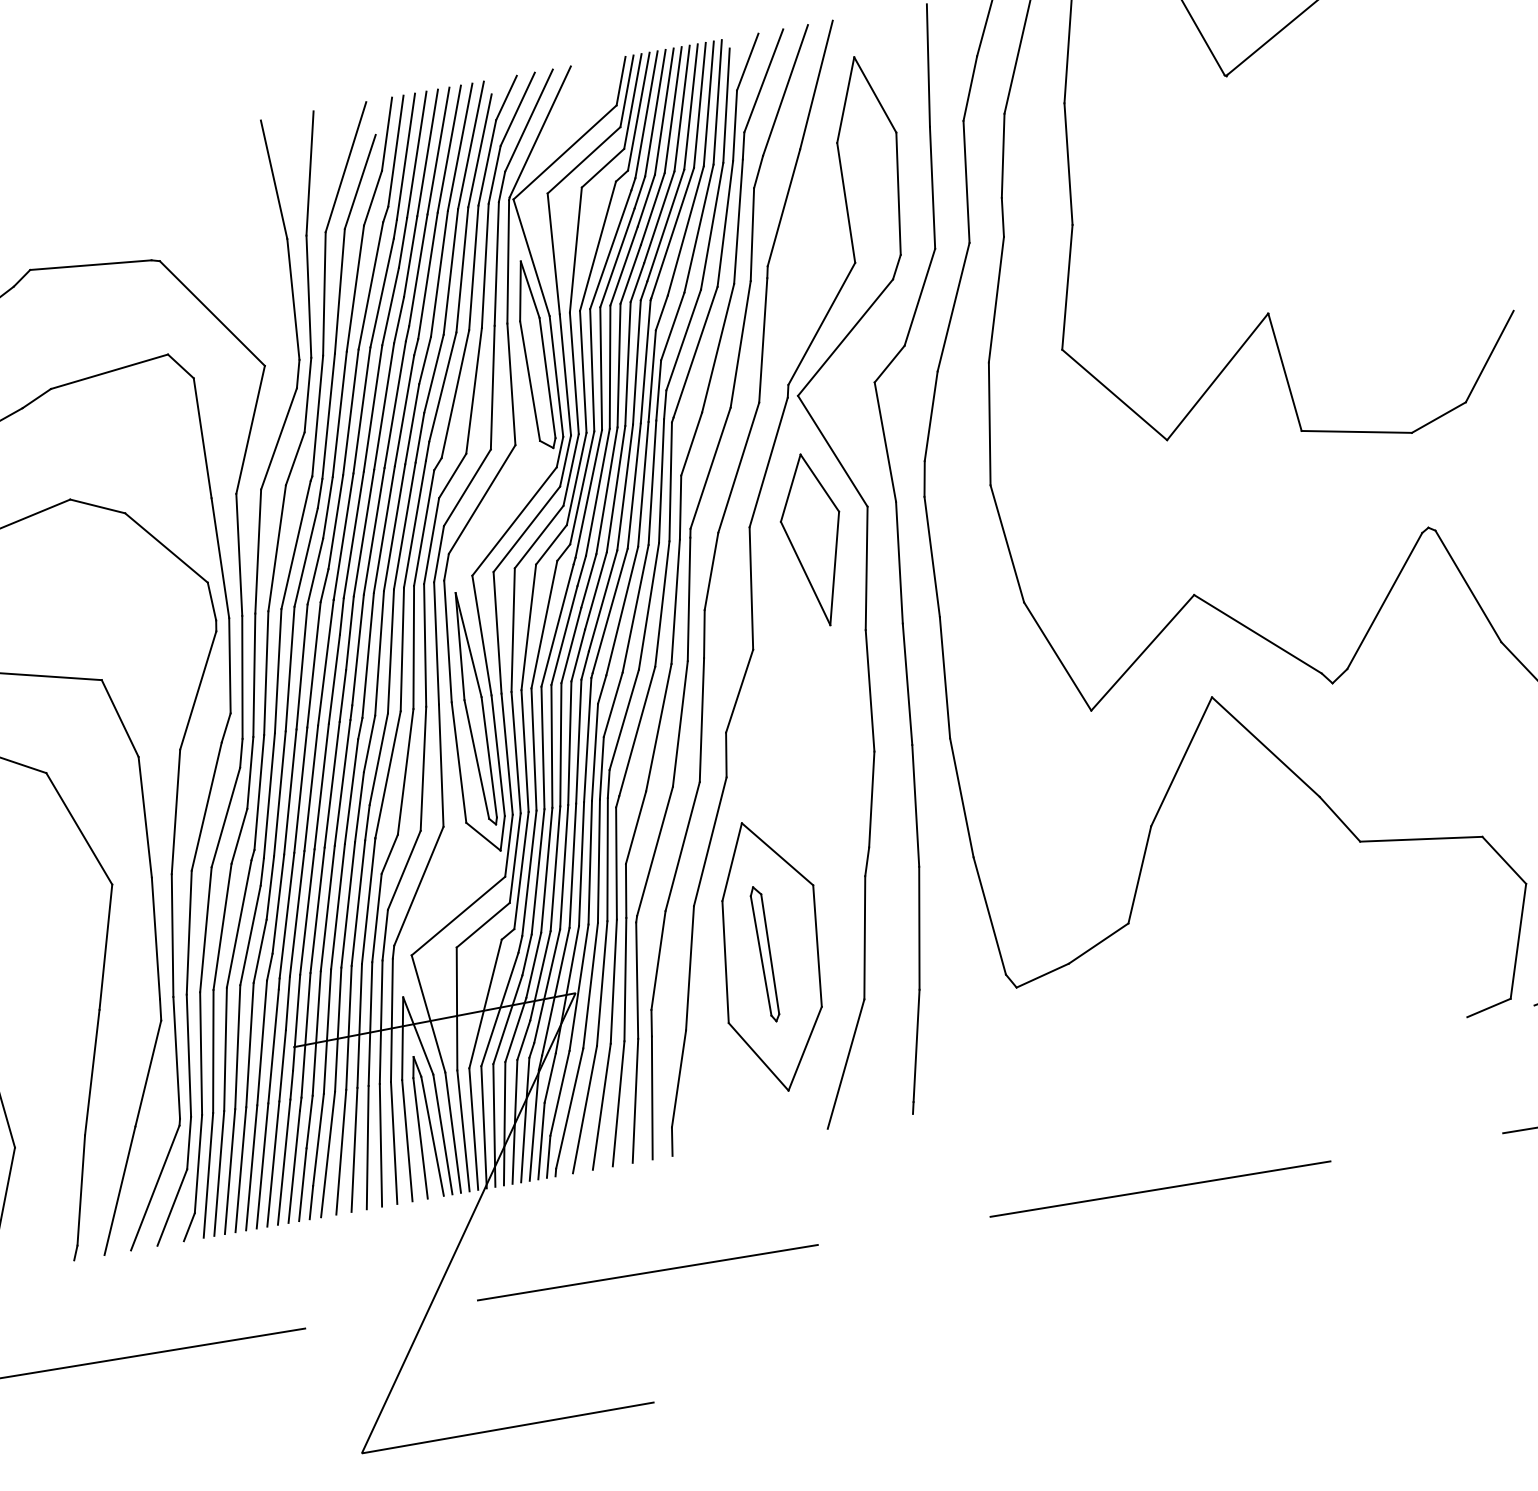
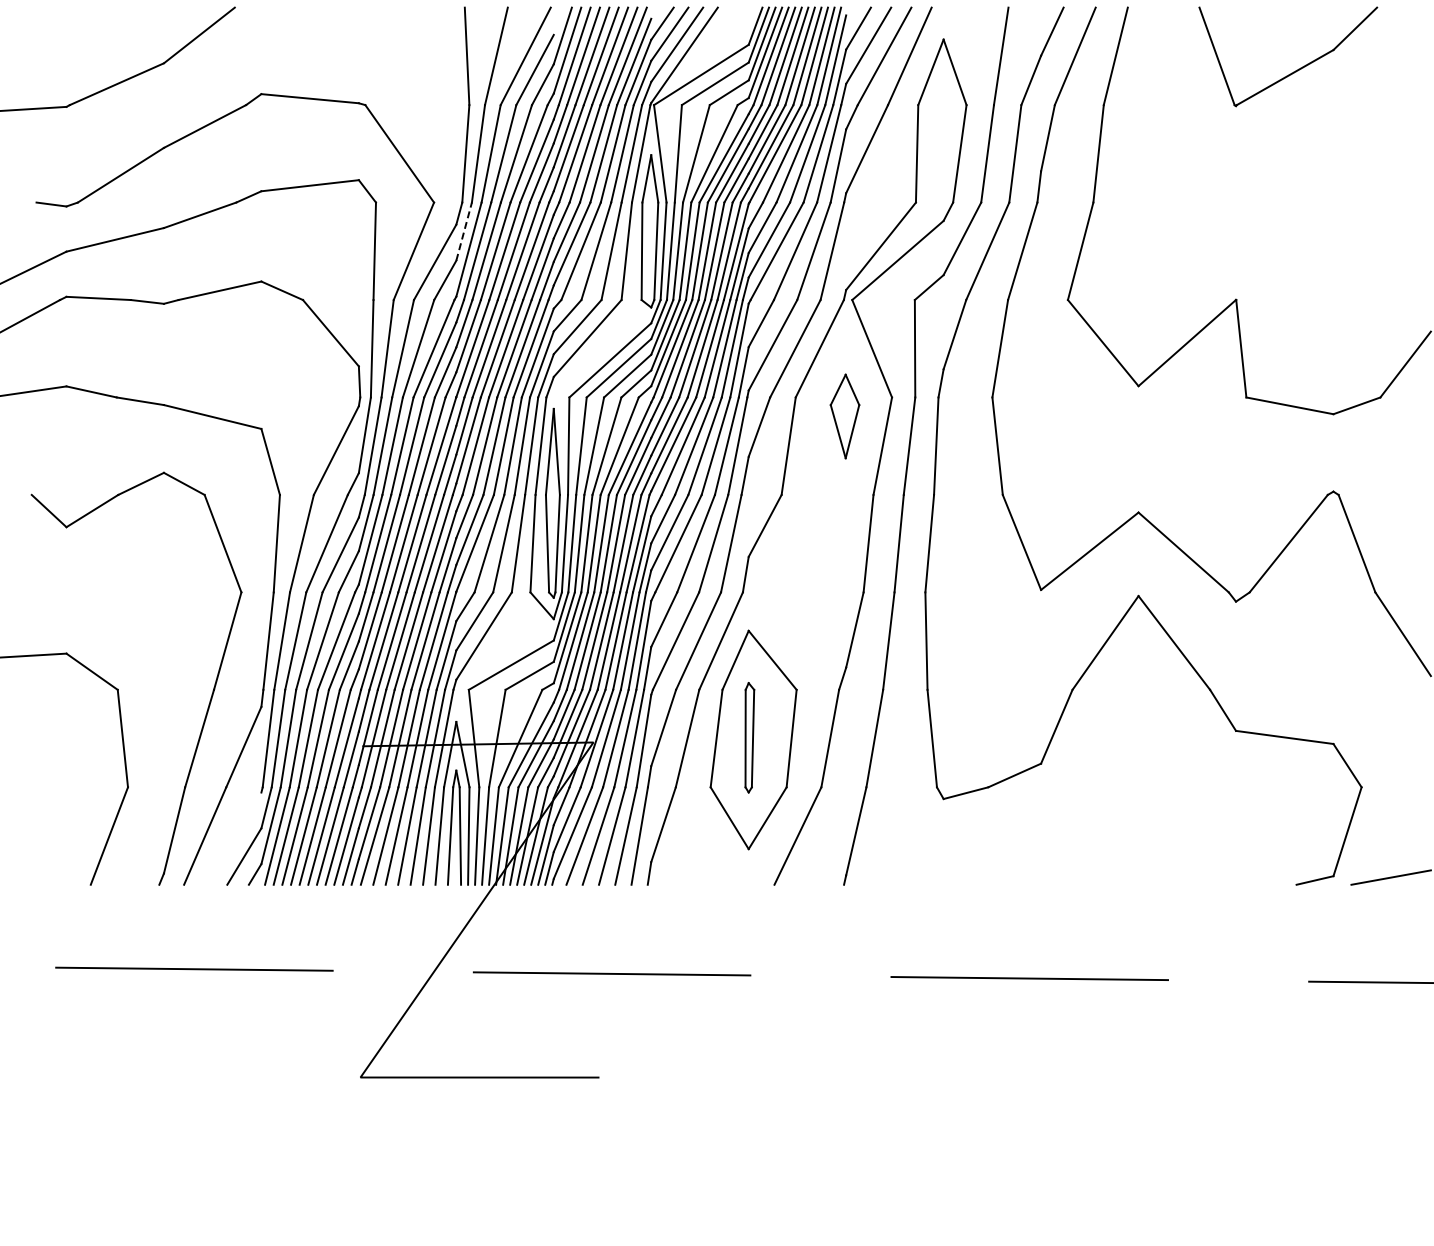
line: (308, 394) -> (464, 231), solid -> dashed
part: (813, 540) -> (844, 416), size x0.6
line: (155, 1187) -> (233, 838), removed

